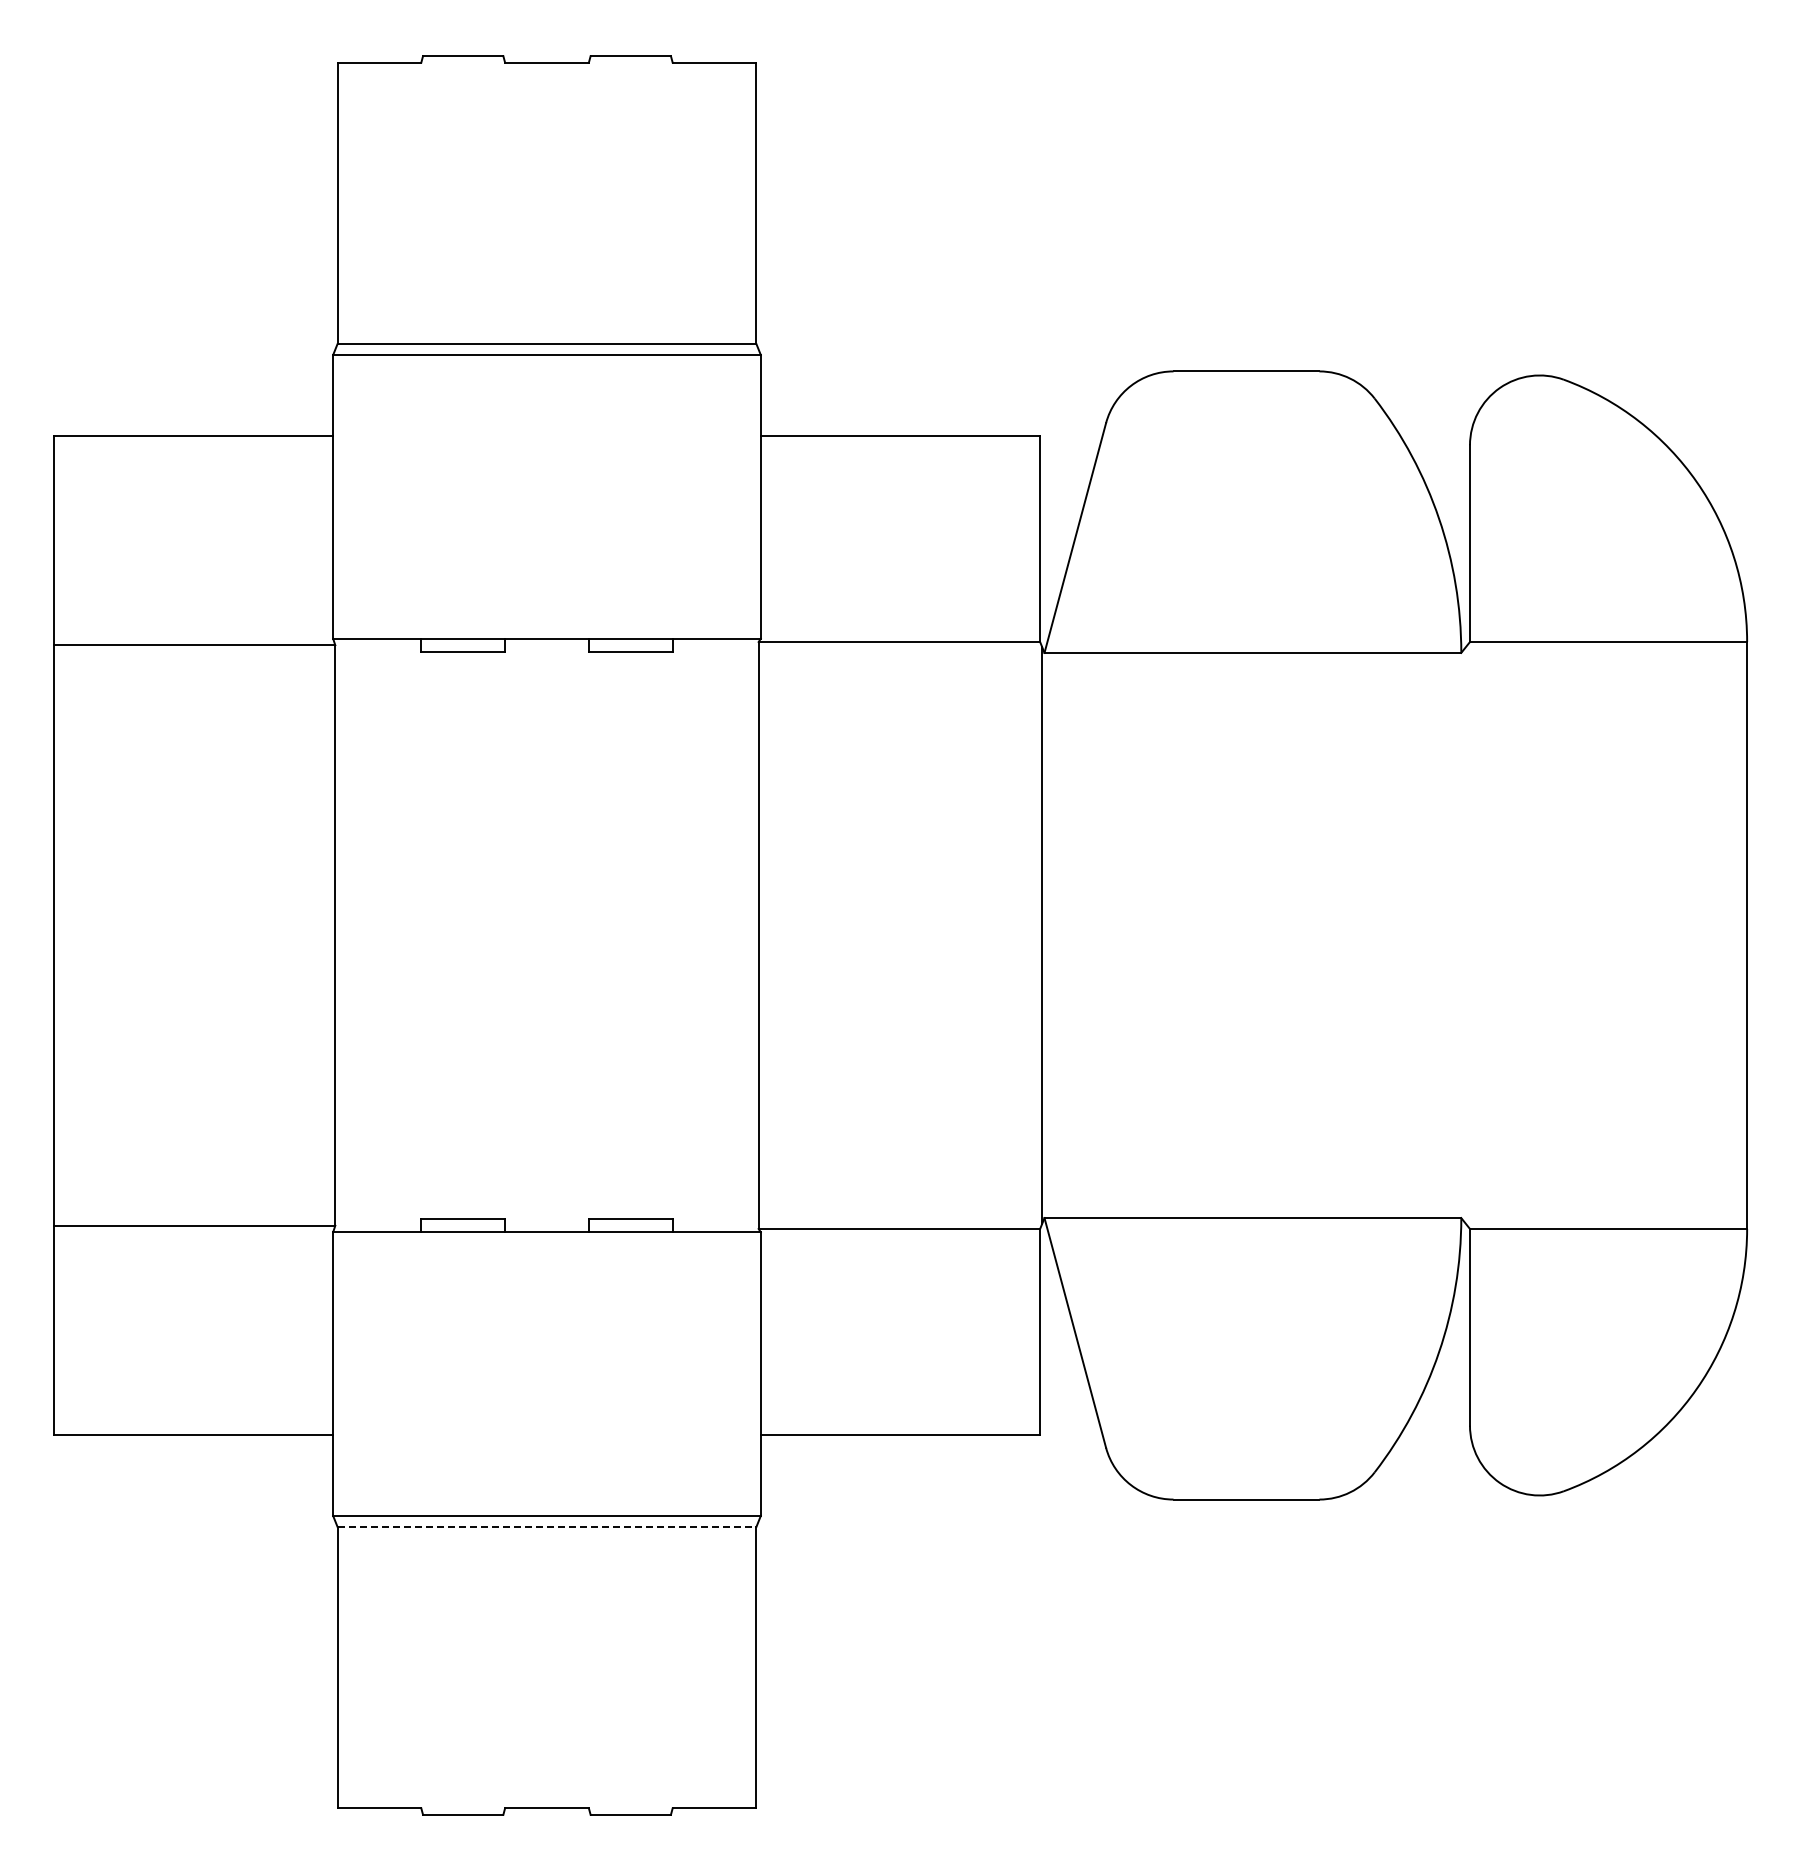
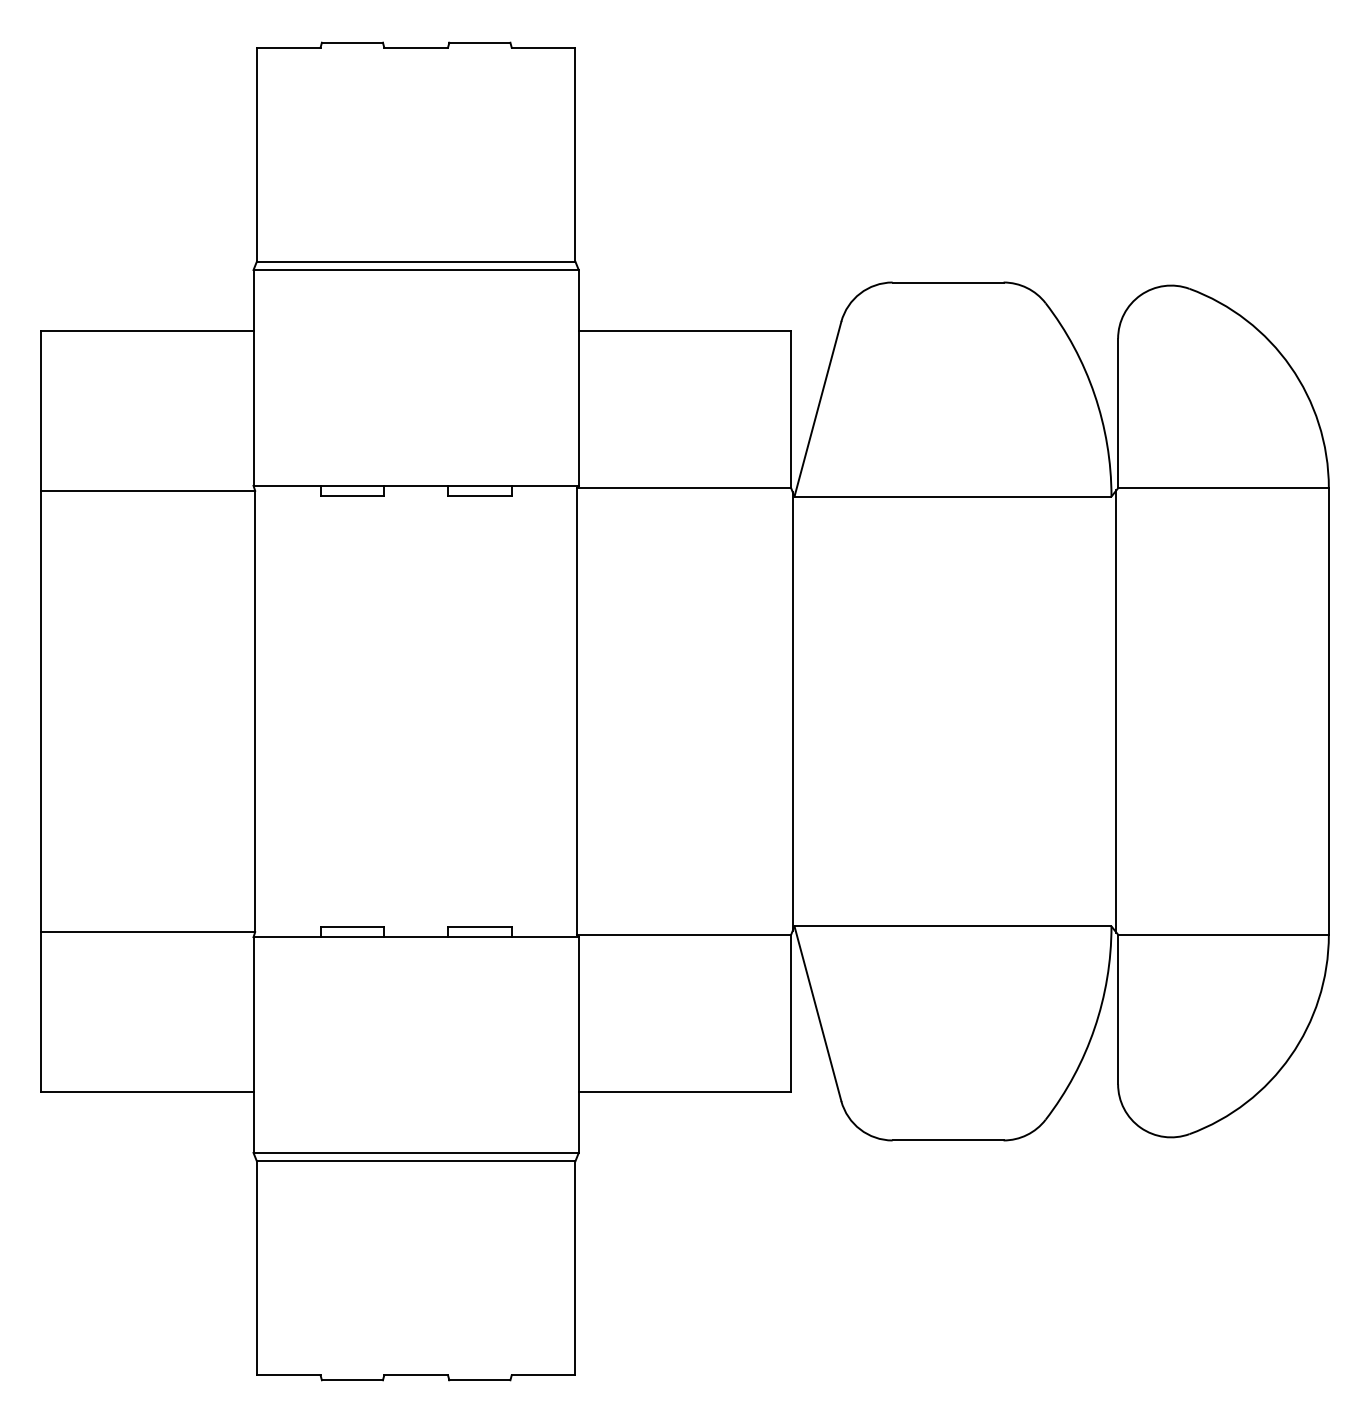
line: (1467, 935) -> (1116, 711), added
line: (547, 1526) -> (416, 1160), dashed -> solid

